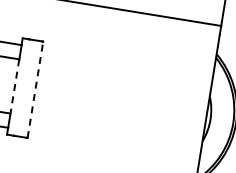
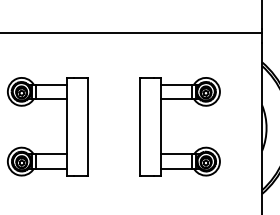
line: (14, 86) -> (66, 126), dashed -> solid
line: (35, 89) -> (87, 126), dashed -> solid
part: (107, 101) -> (161, 126), added

